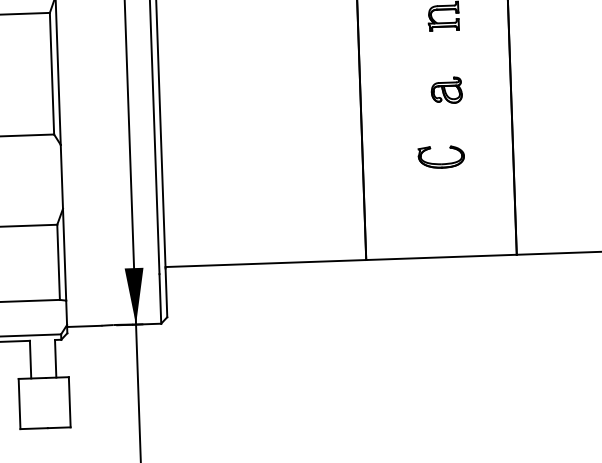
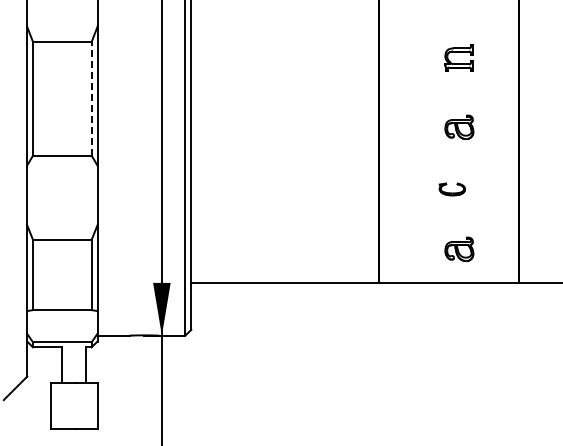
line: (51, 73) -> (91, 98), solid -> dashed
part: (441, 157) -> (452, 189), size x0.6
part: (451, 220) -> (459, 248), added

